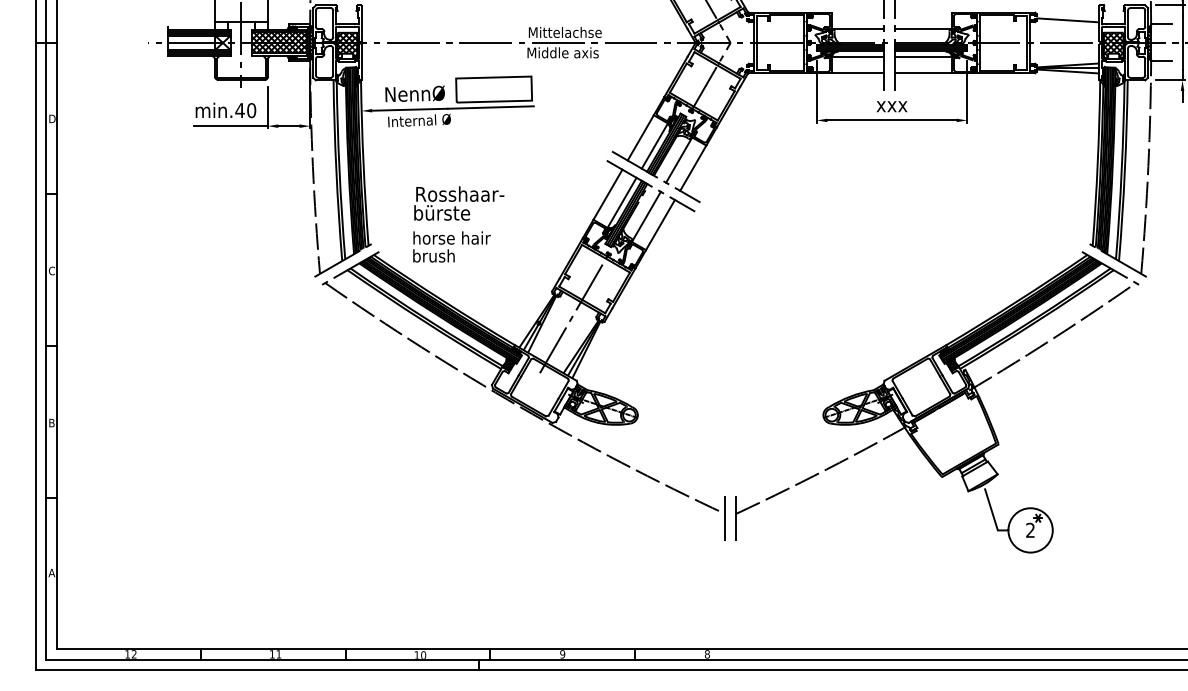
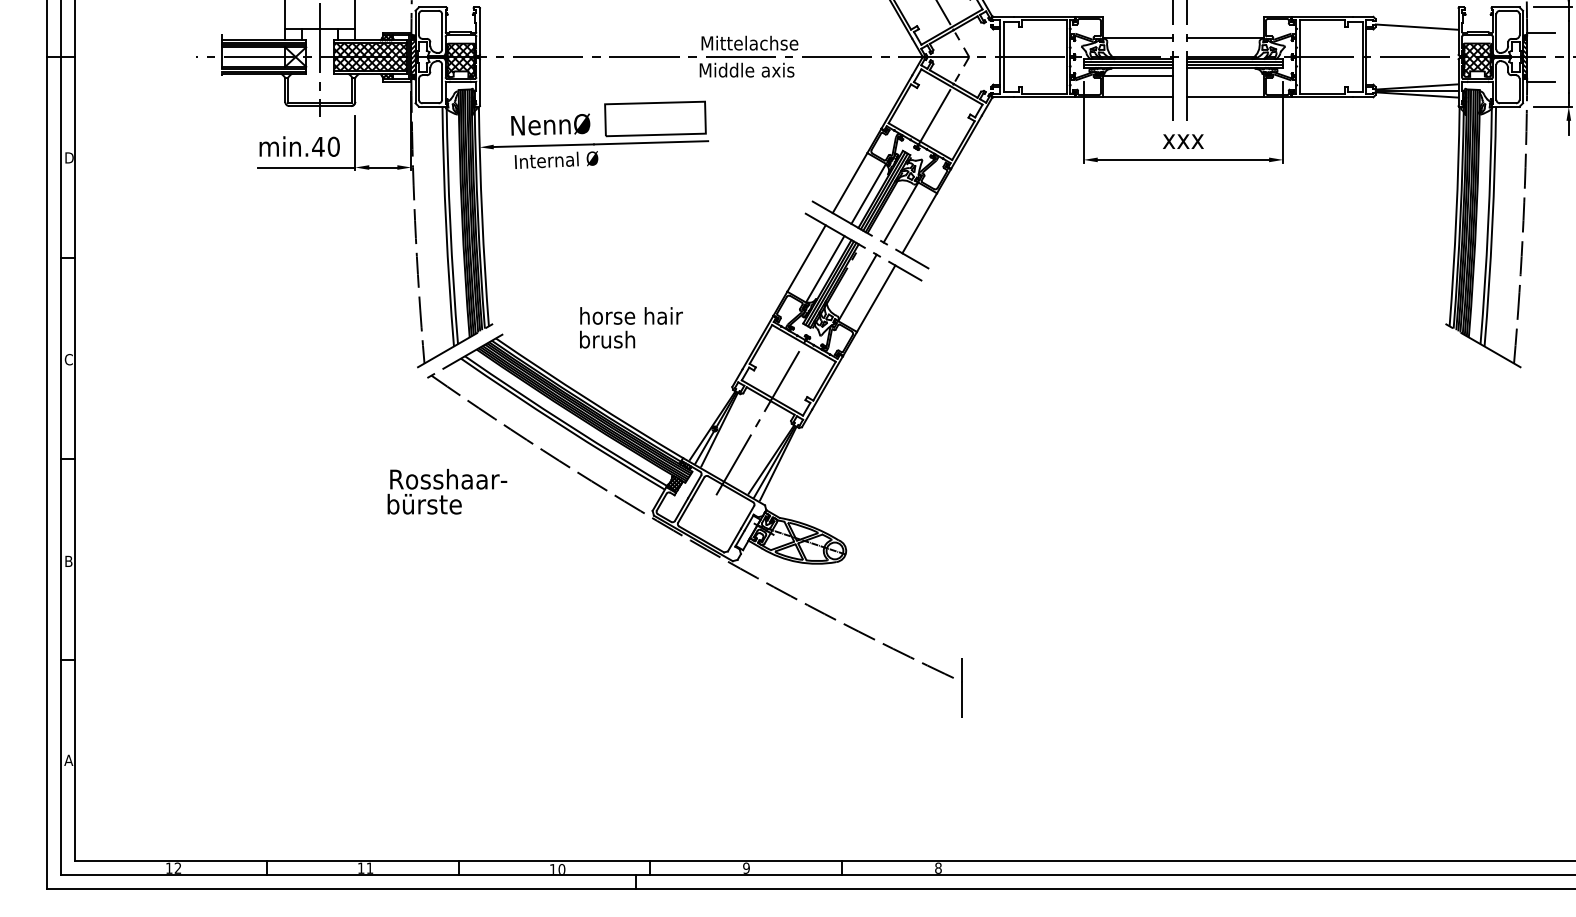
line: (923, 56) -> (1225, 75), removed
text: (459, 203) -> (447, 491), moved
text: (451, 246) -> (630, 327), moved
part: (937, 402) -> (1243, 534), removed

